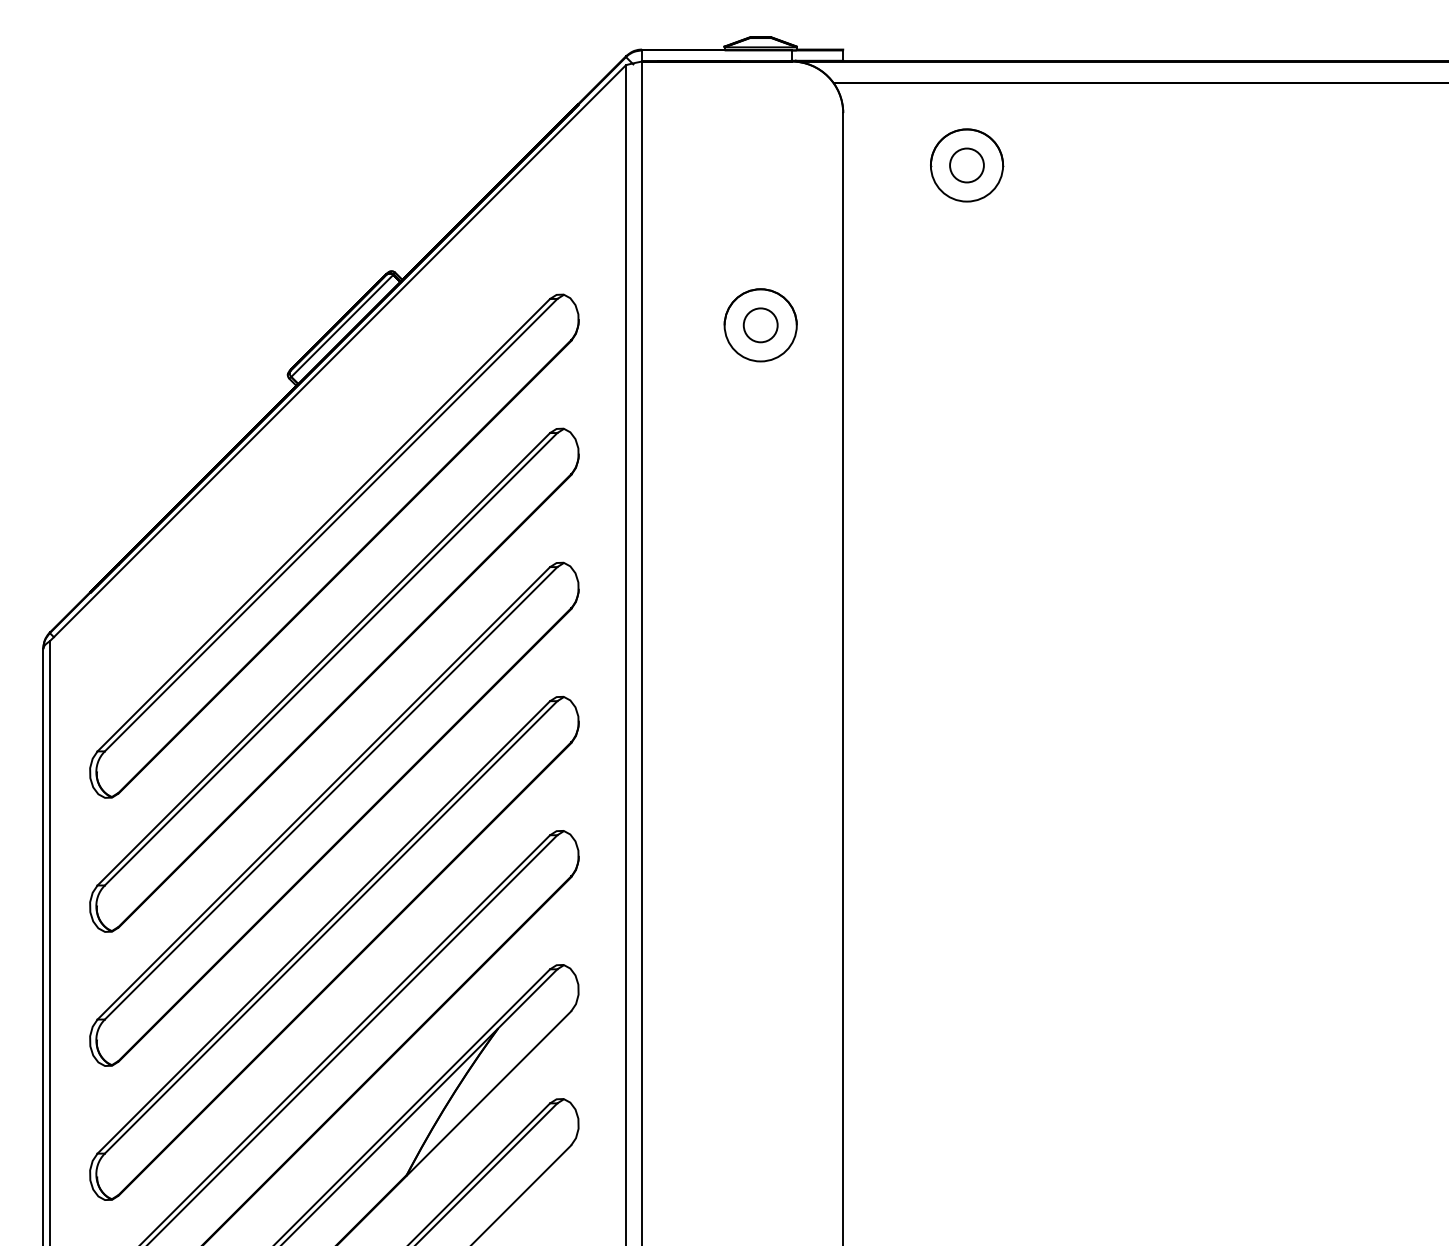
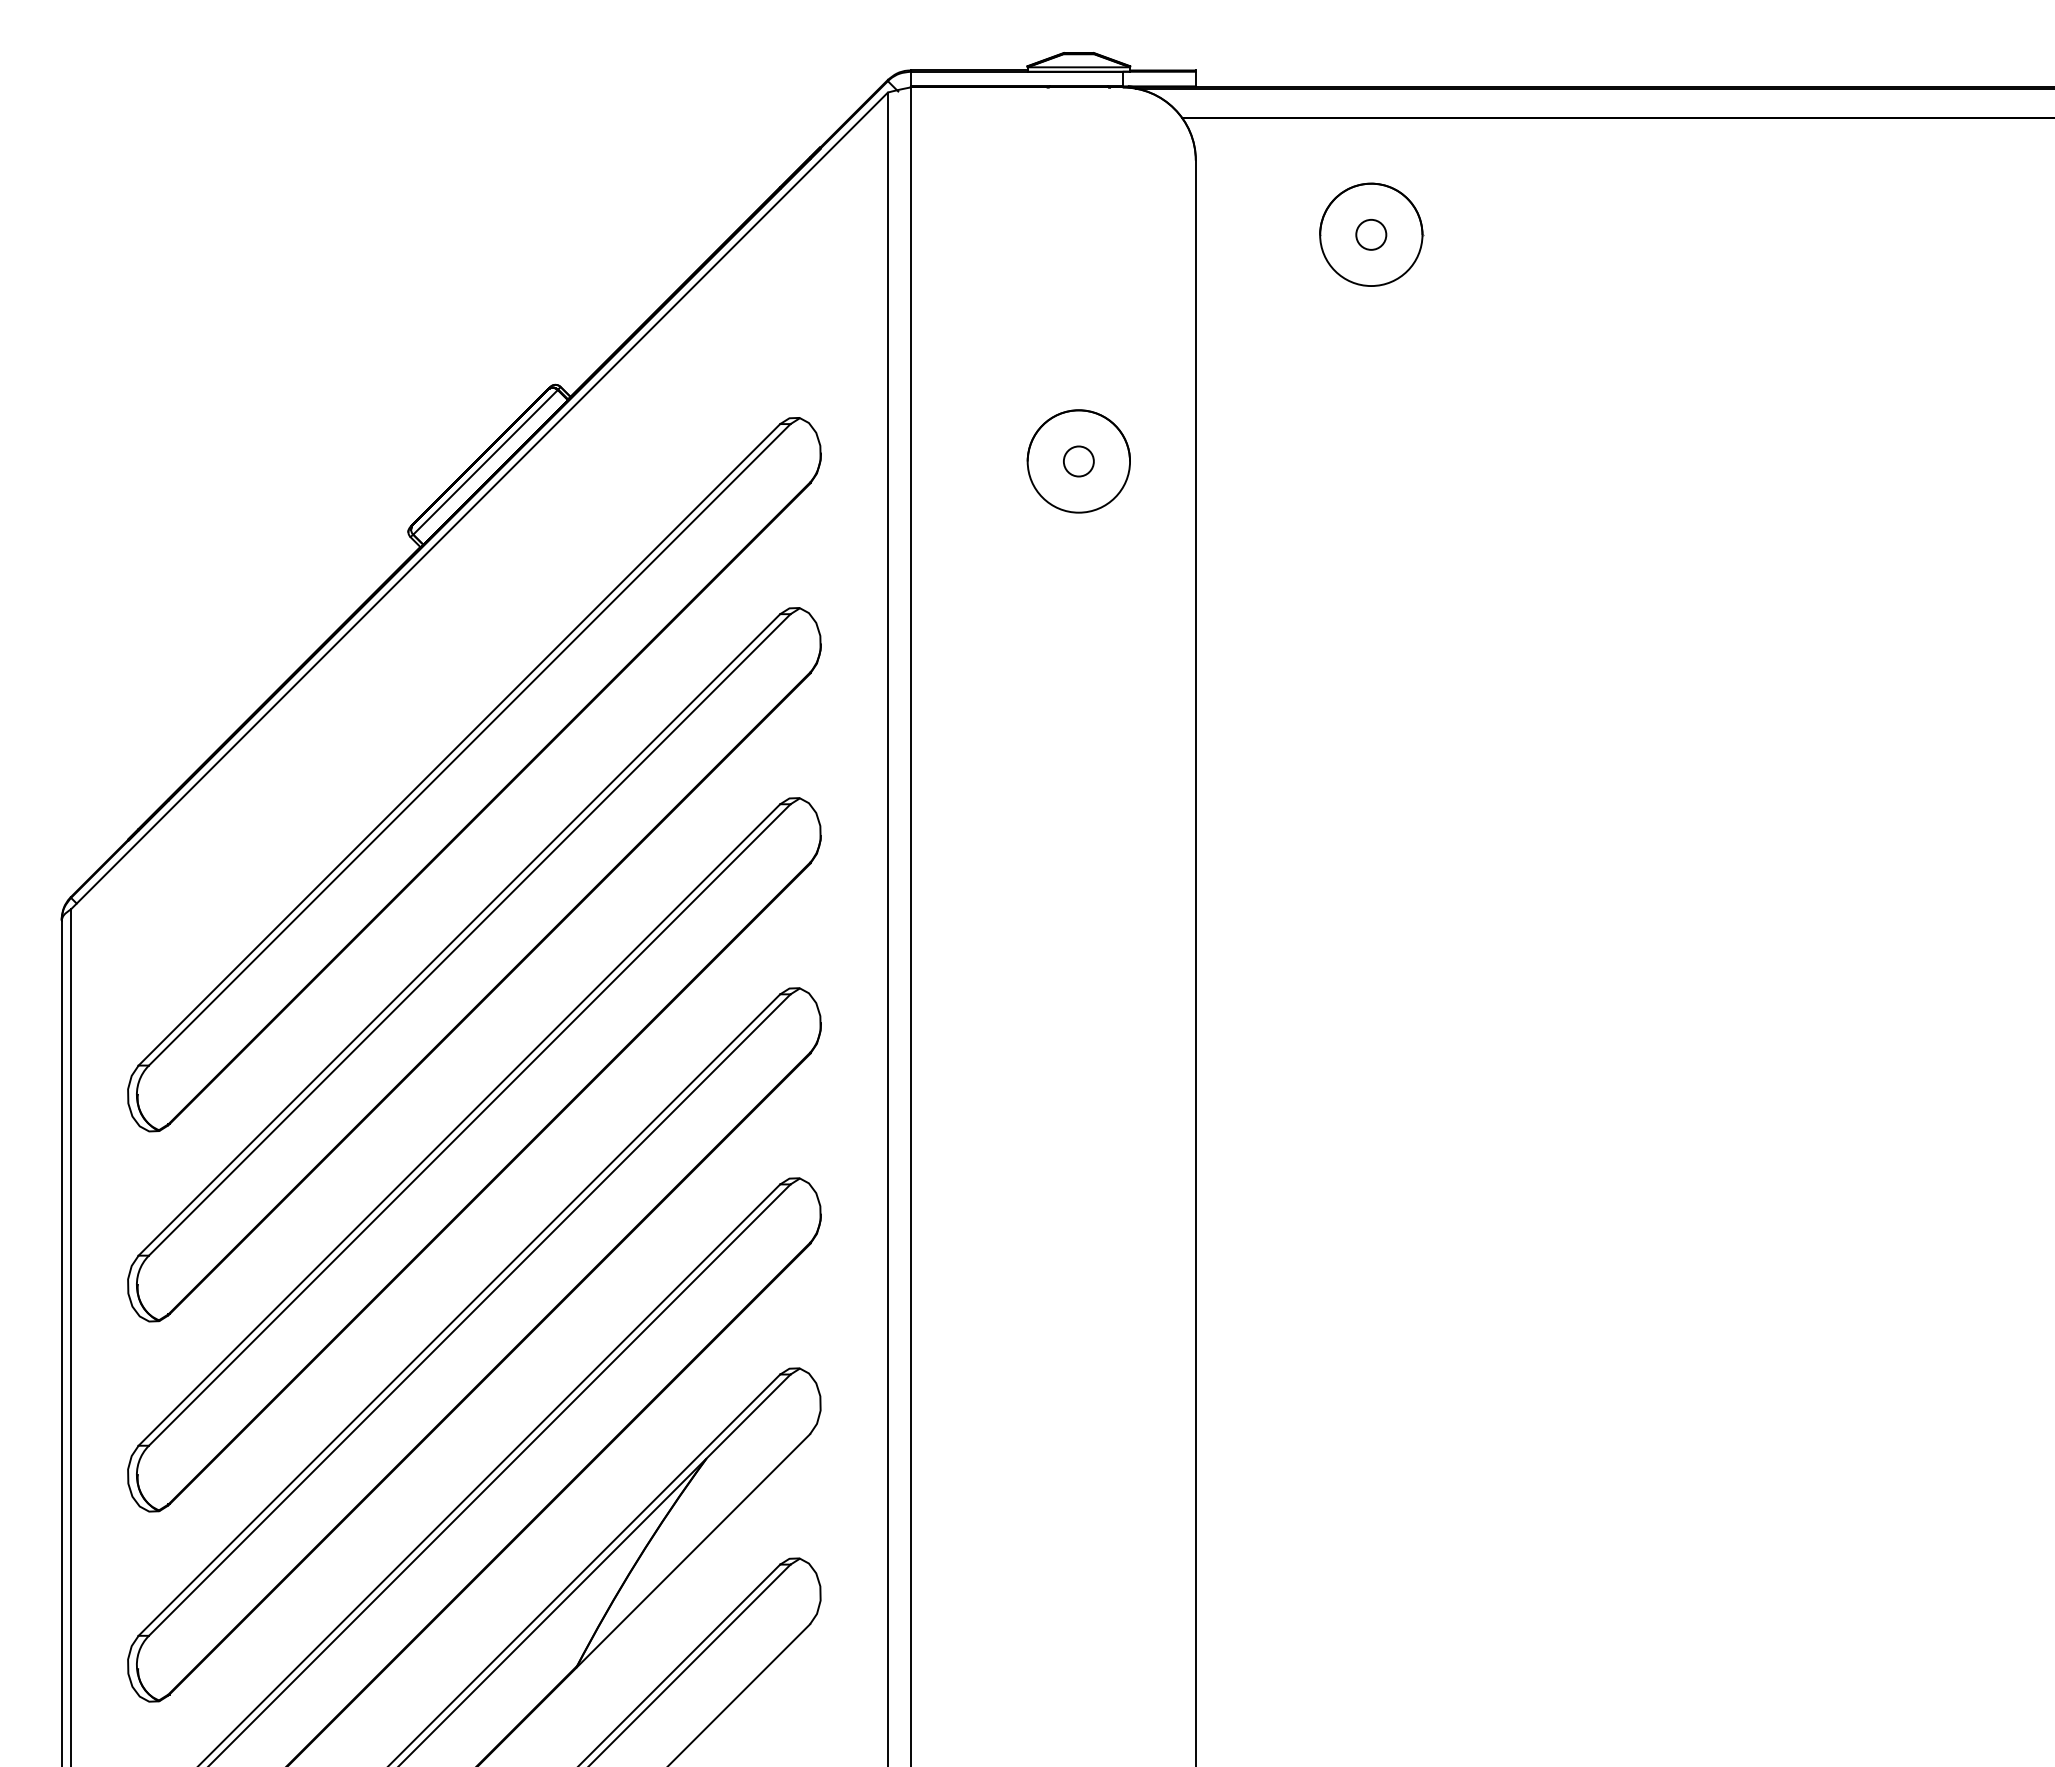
circle: (967, 165) -> (1371, 234), size x0.62
circle: (760, 325) -> (1078, 461), size x0.62

